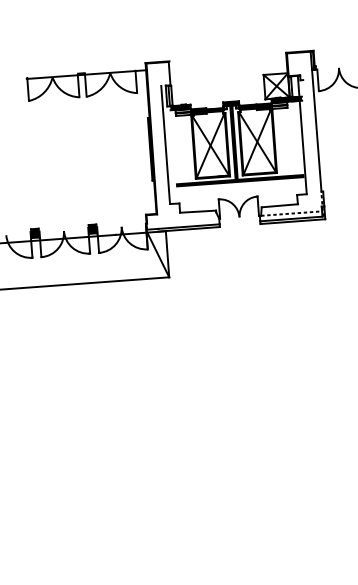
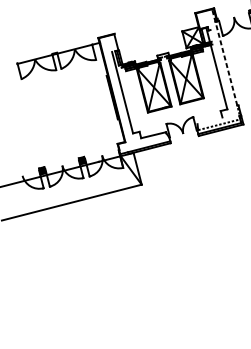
line: (316, 121) -> (225, 57), solid -> dashed
fill: (239, 144) -> (174, 83), removed
line: (279, 205) -> (209, 120), removed

